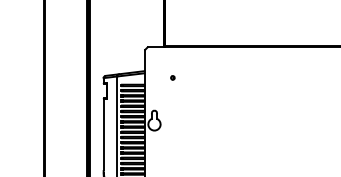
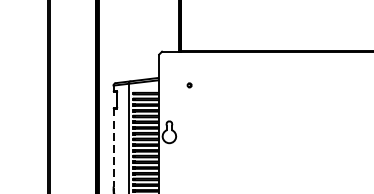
line: (103, 135) -> (113, 148), solid -> dashed

